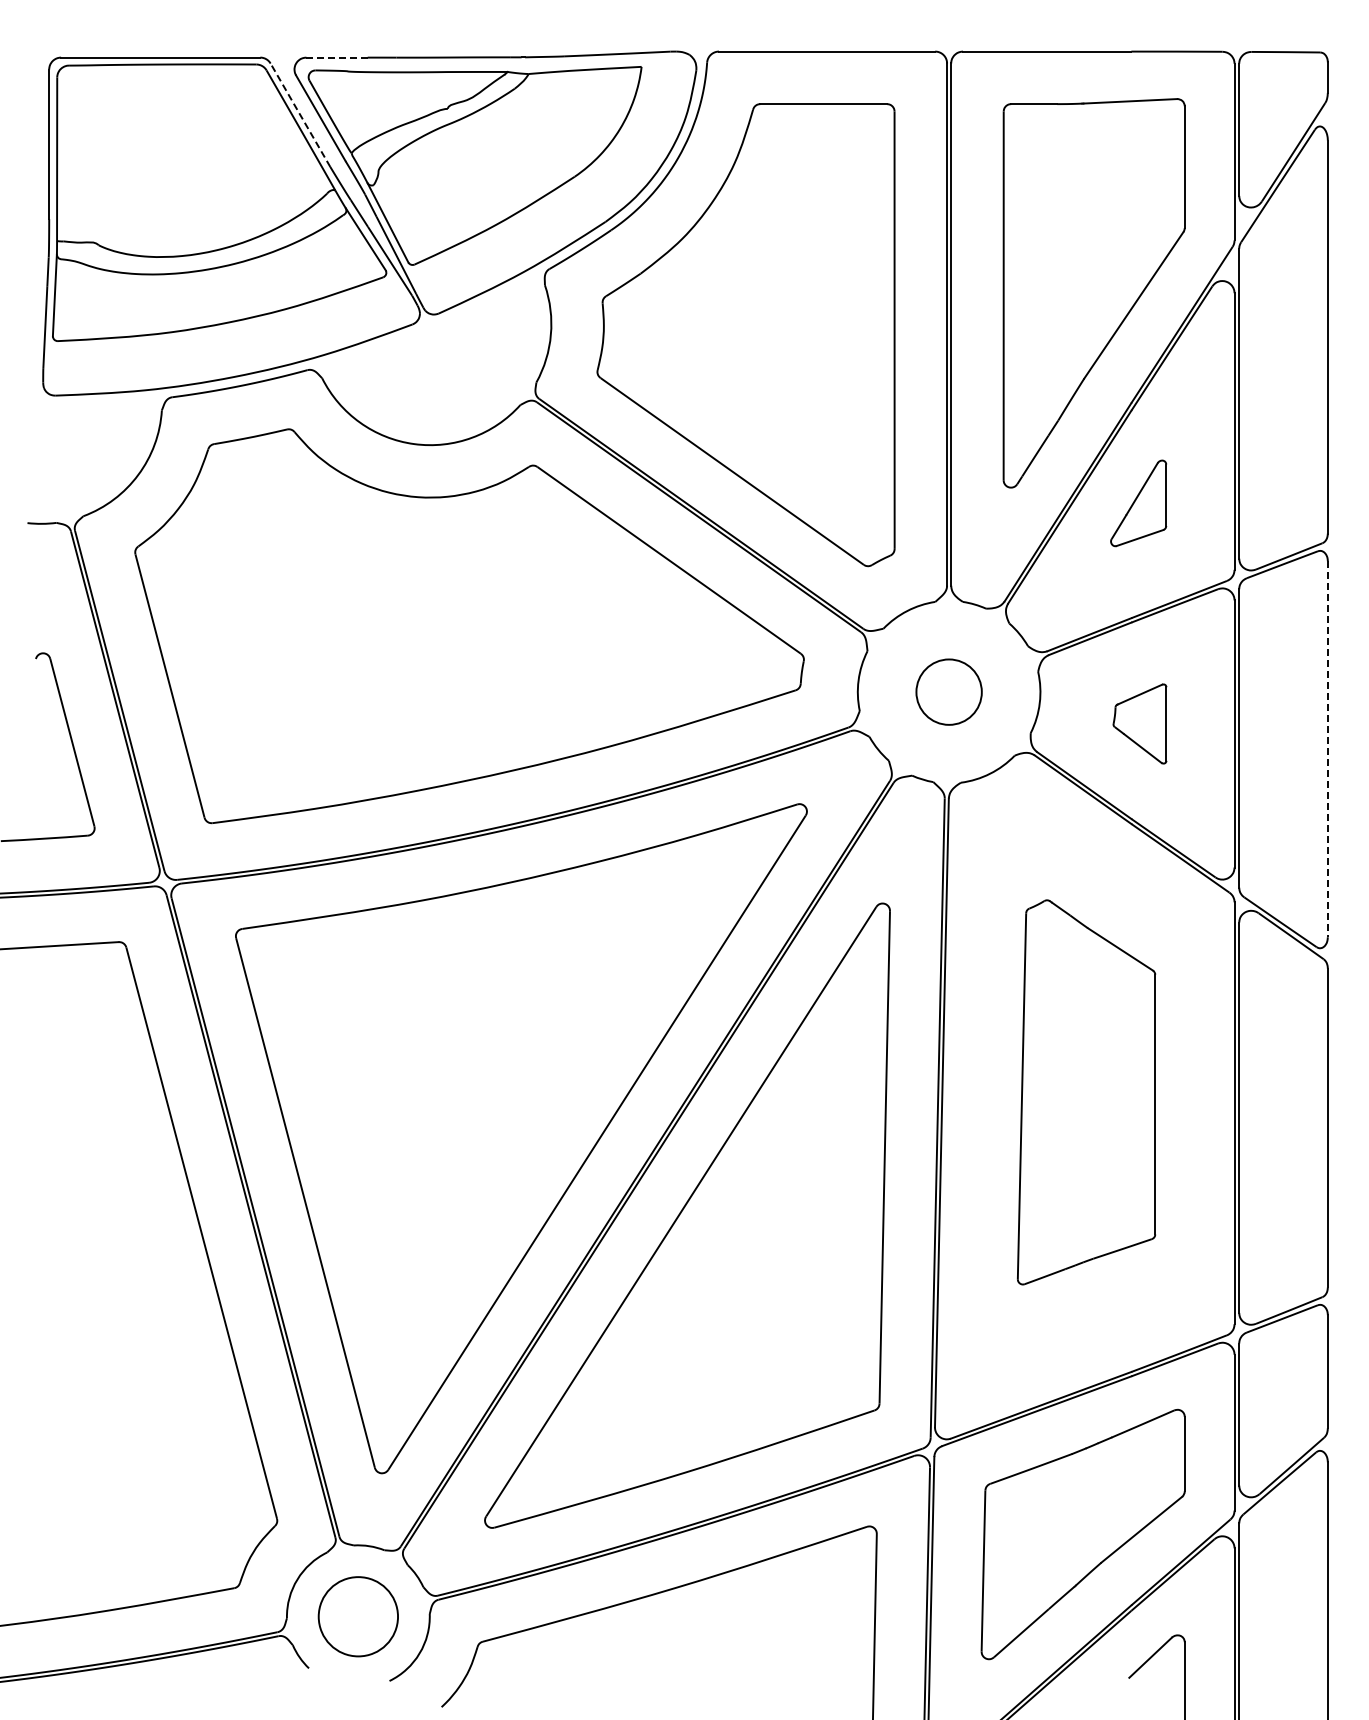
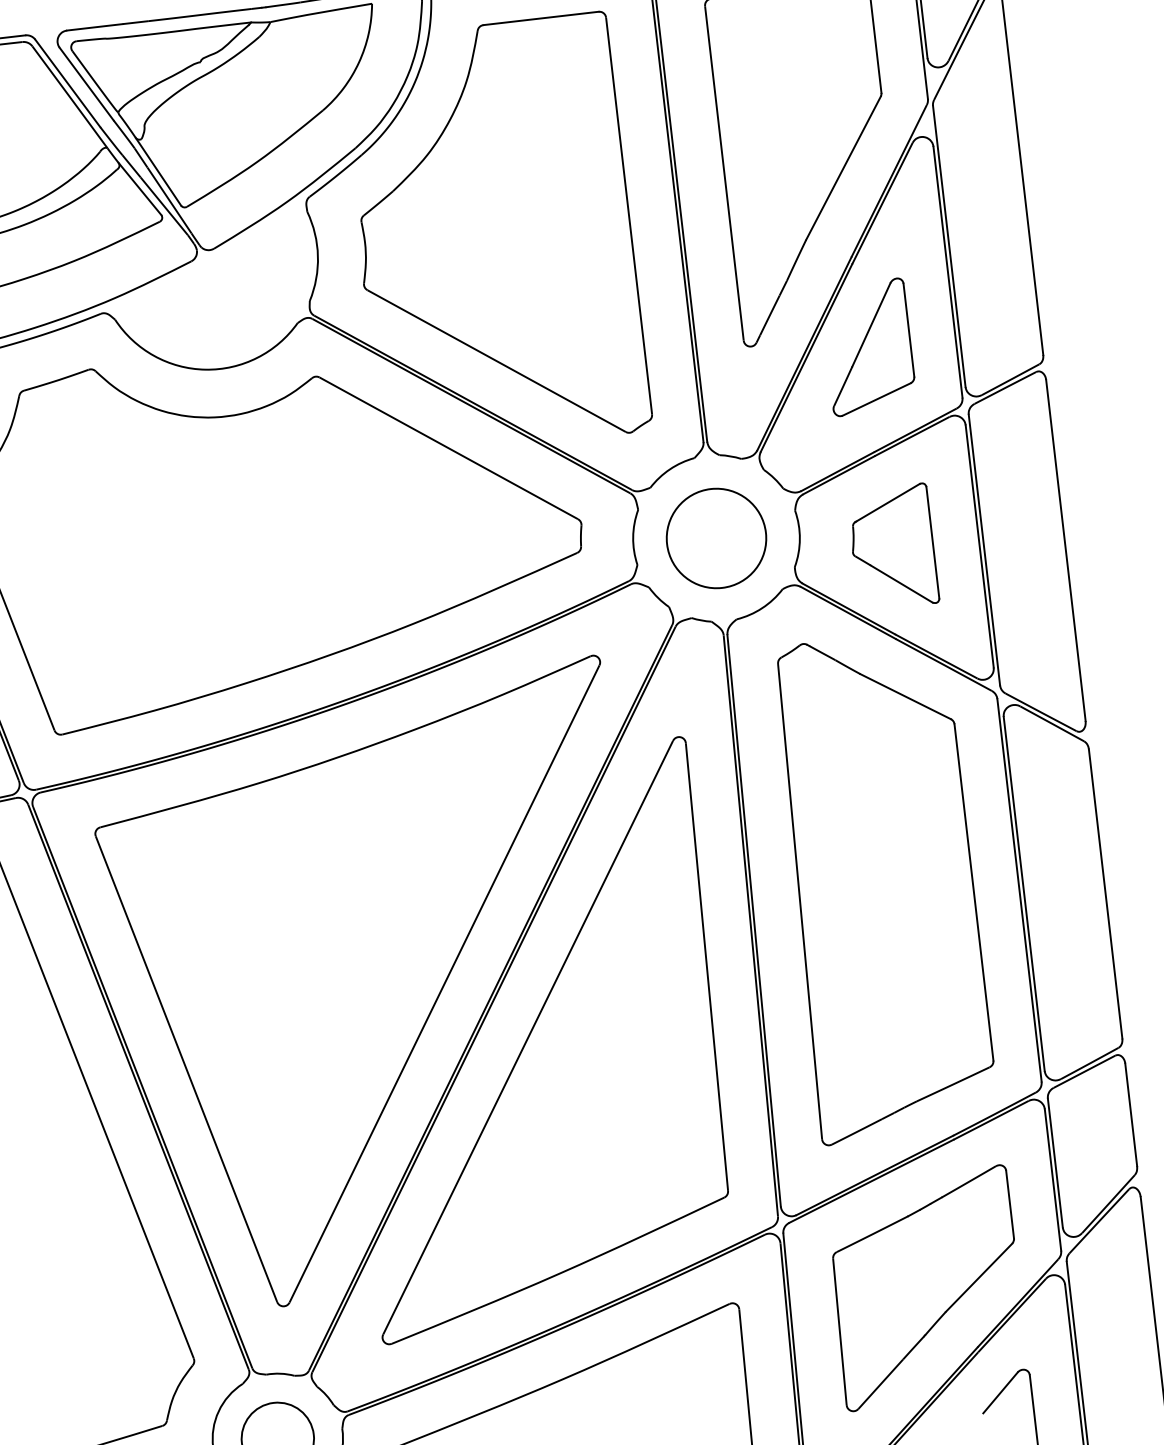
line: (337, 57) -> (95, 27), dashed -> solid
line: (300, 115) -> (67, 83), dashed -> solid
part: (1138, 503) -> (868, 347), size x1.67
circle: (948, 691) -> (715, 537), size x1.67
part: (1139, 723) -> (892, 546), size x1.67
line: (1327, 749) -> (1065, 550), dashed -> solid
part: (1086, 1092) -> (883, 887), size x1.43

